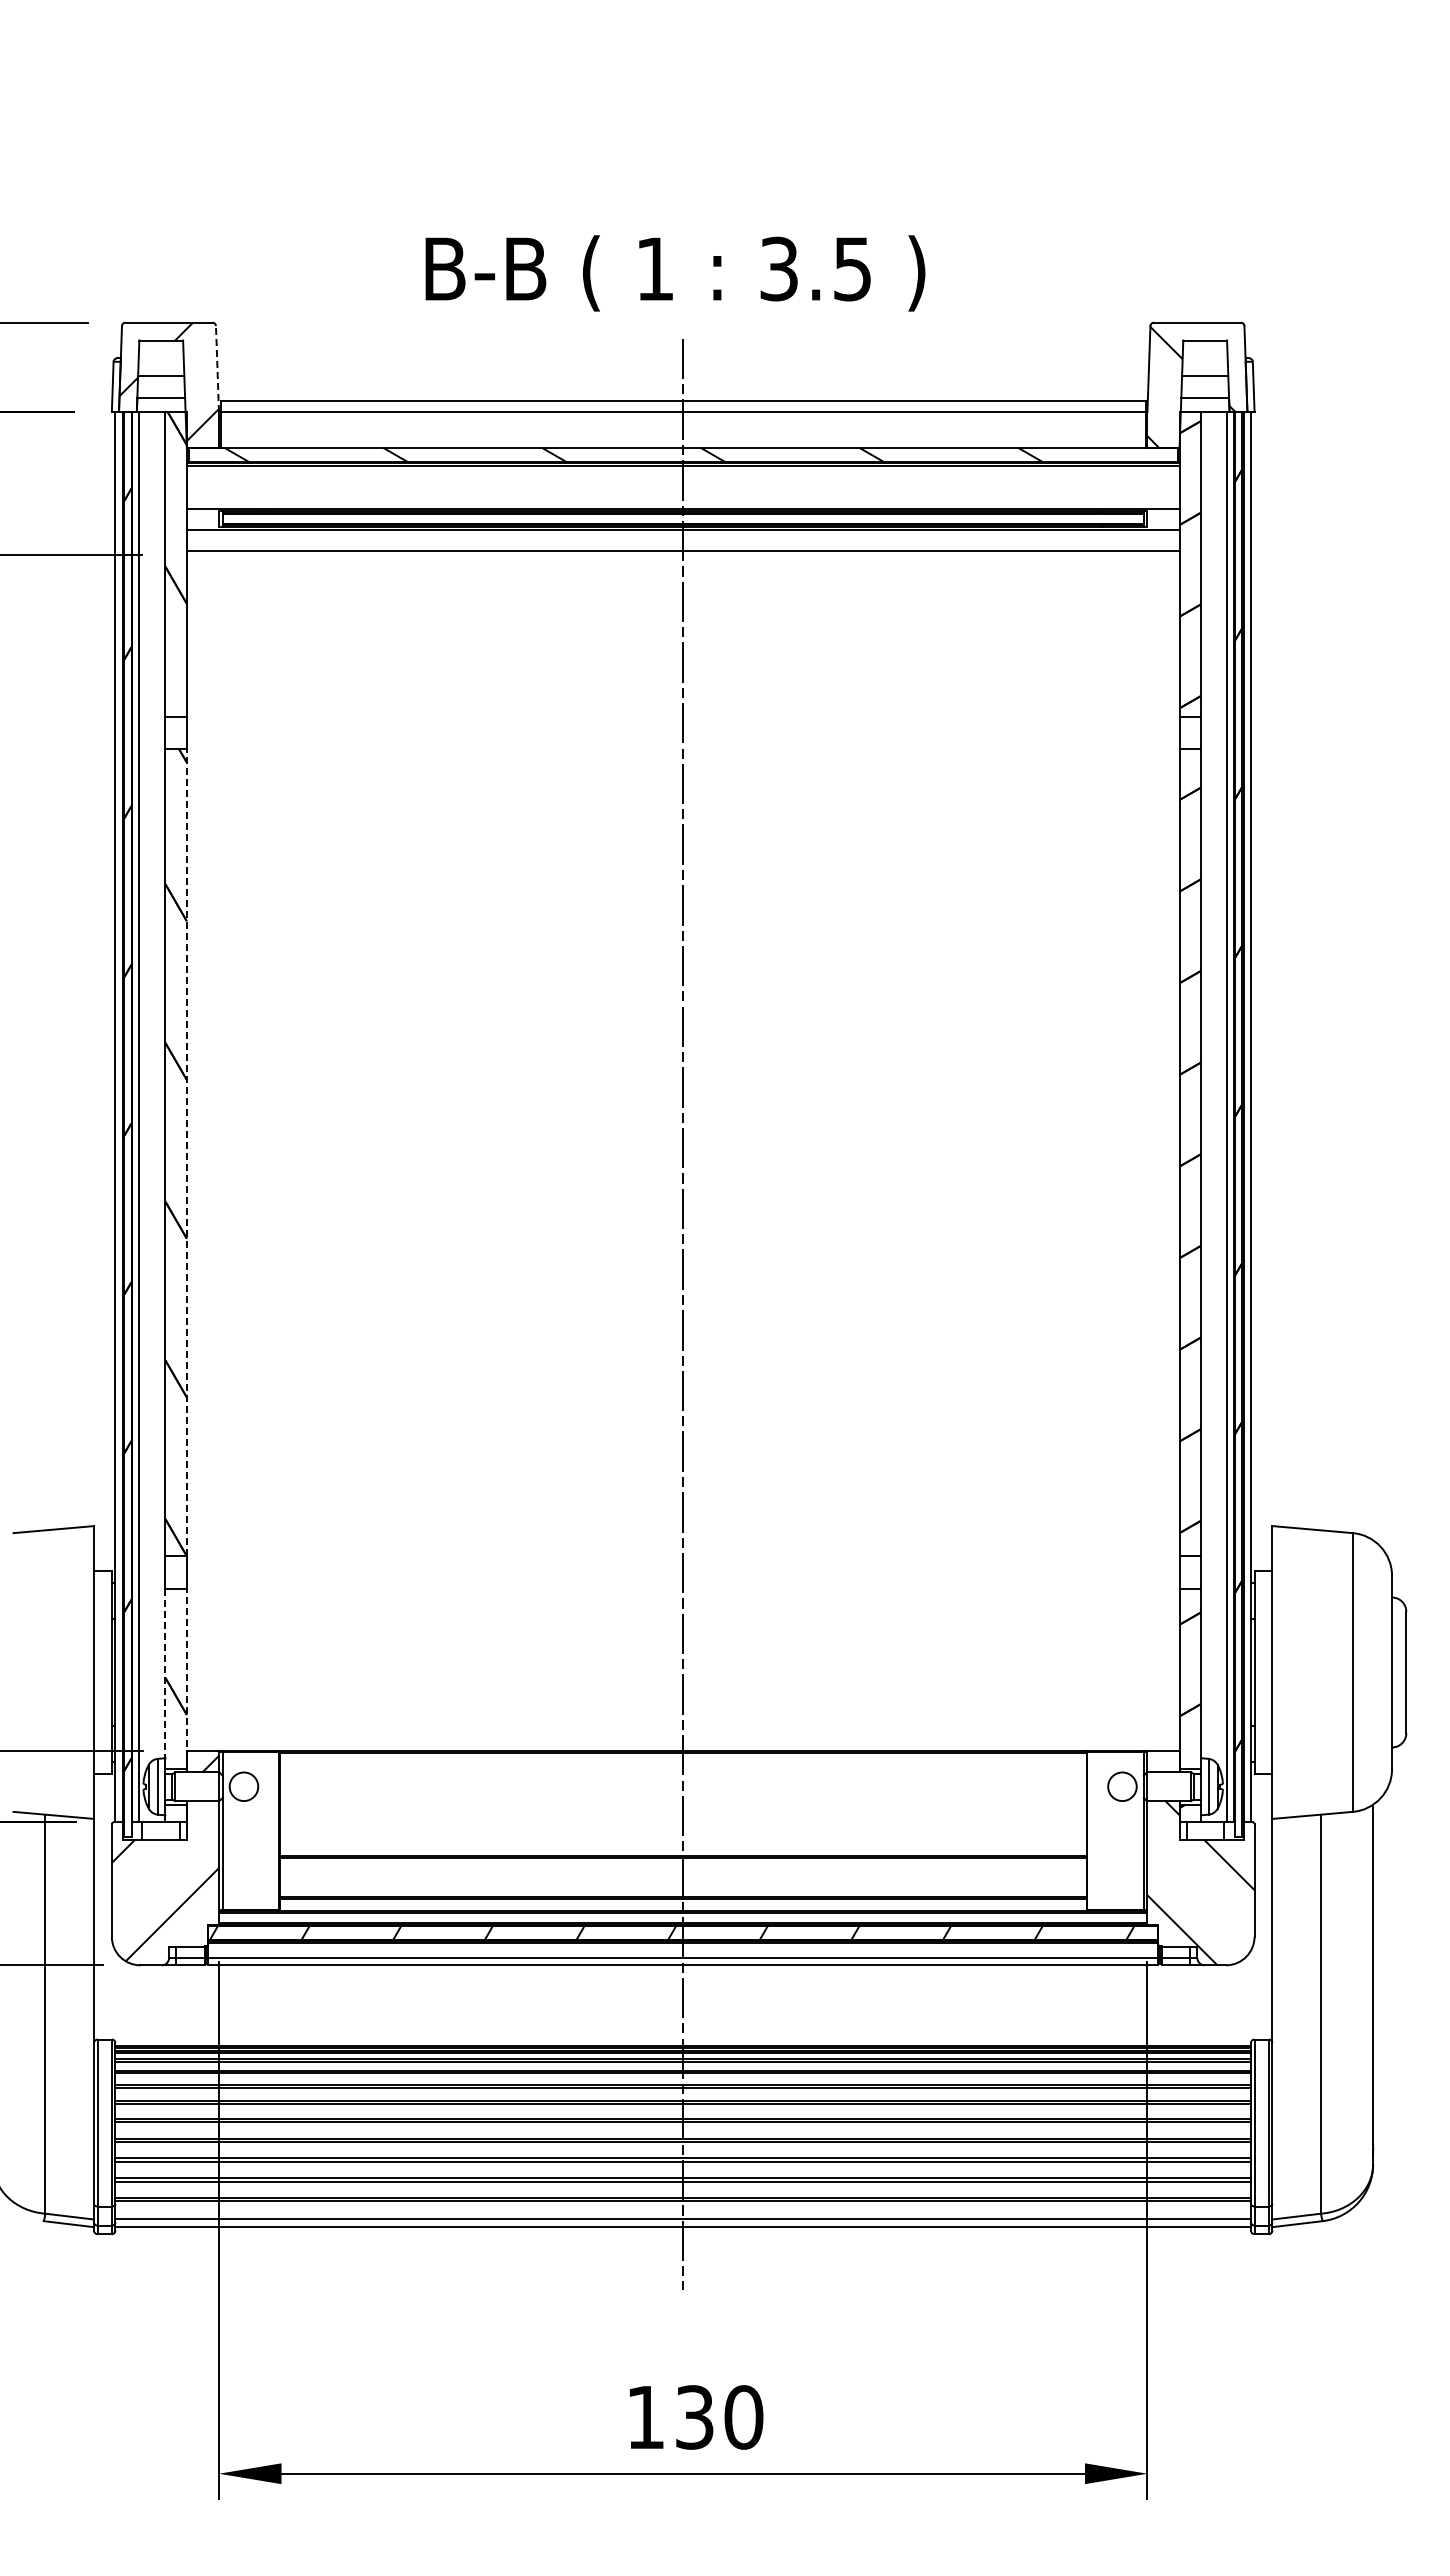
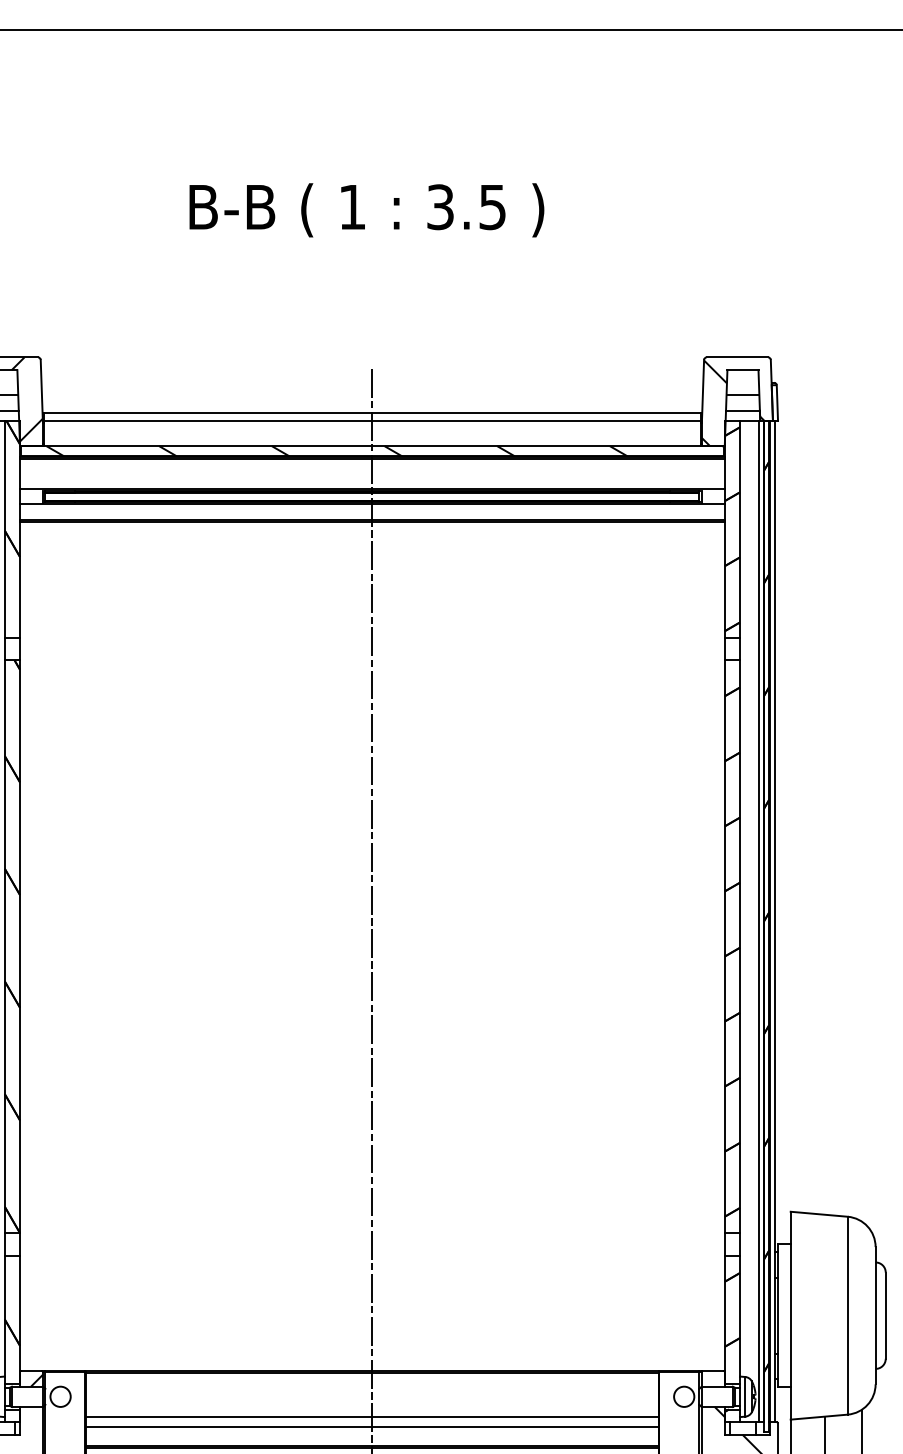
text: (675, 273) -> (366, 210), moved
line: (217, 369) -> (41, 390), dashed -> solid
line: (682, 554) -> (371, 522), added
line: (186, 1152) -> (19, 946), dashed -> solid
line: (165, 1673) -> (4, 1316), dashed -> solid
line: (186, 1678) -> (19, 1319), dashed -> solid
line: (682, 1815) -> (371, 1417), added
line: (682, 1829) -> (371, 1427), added

